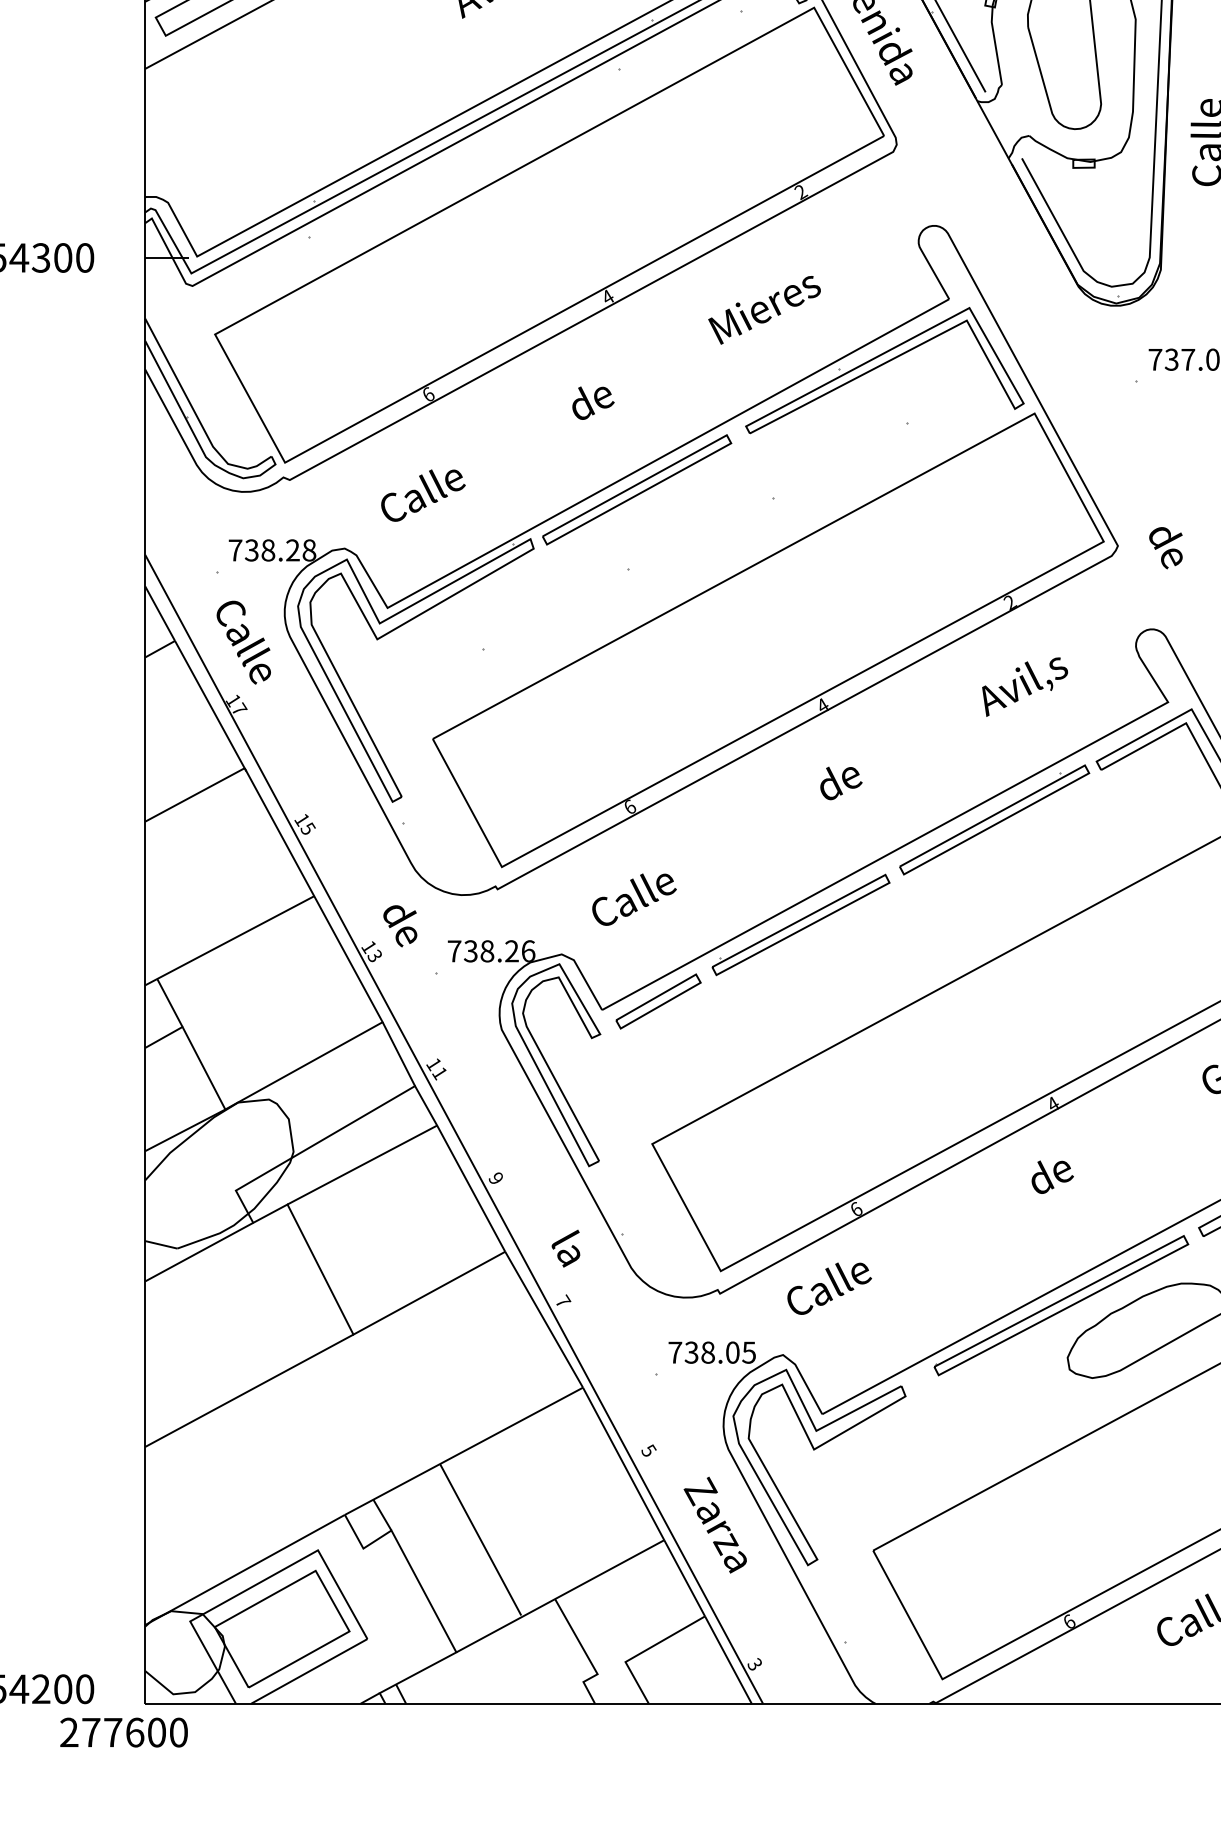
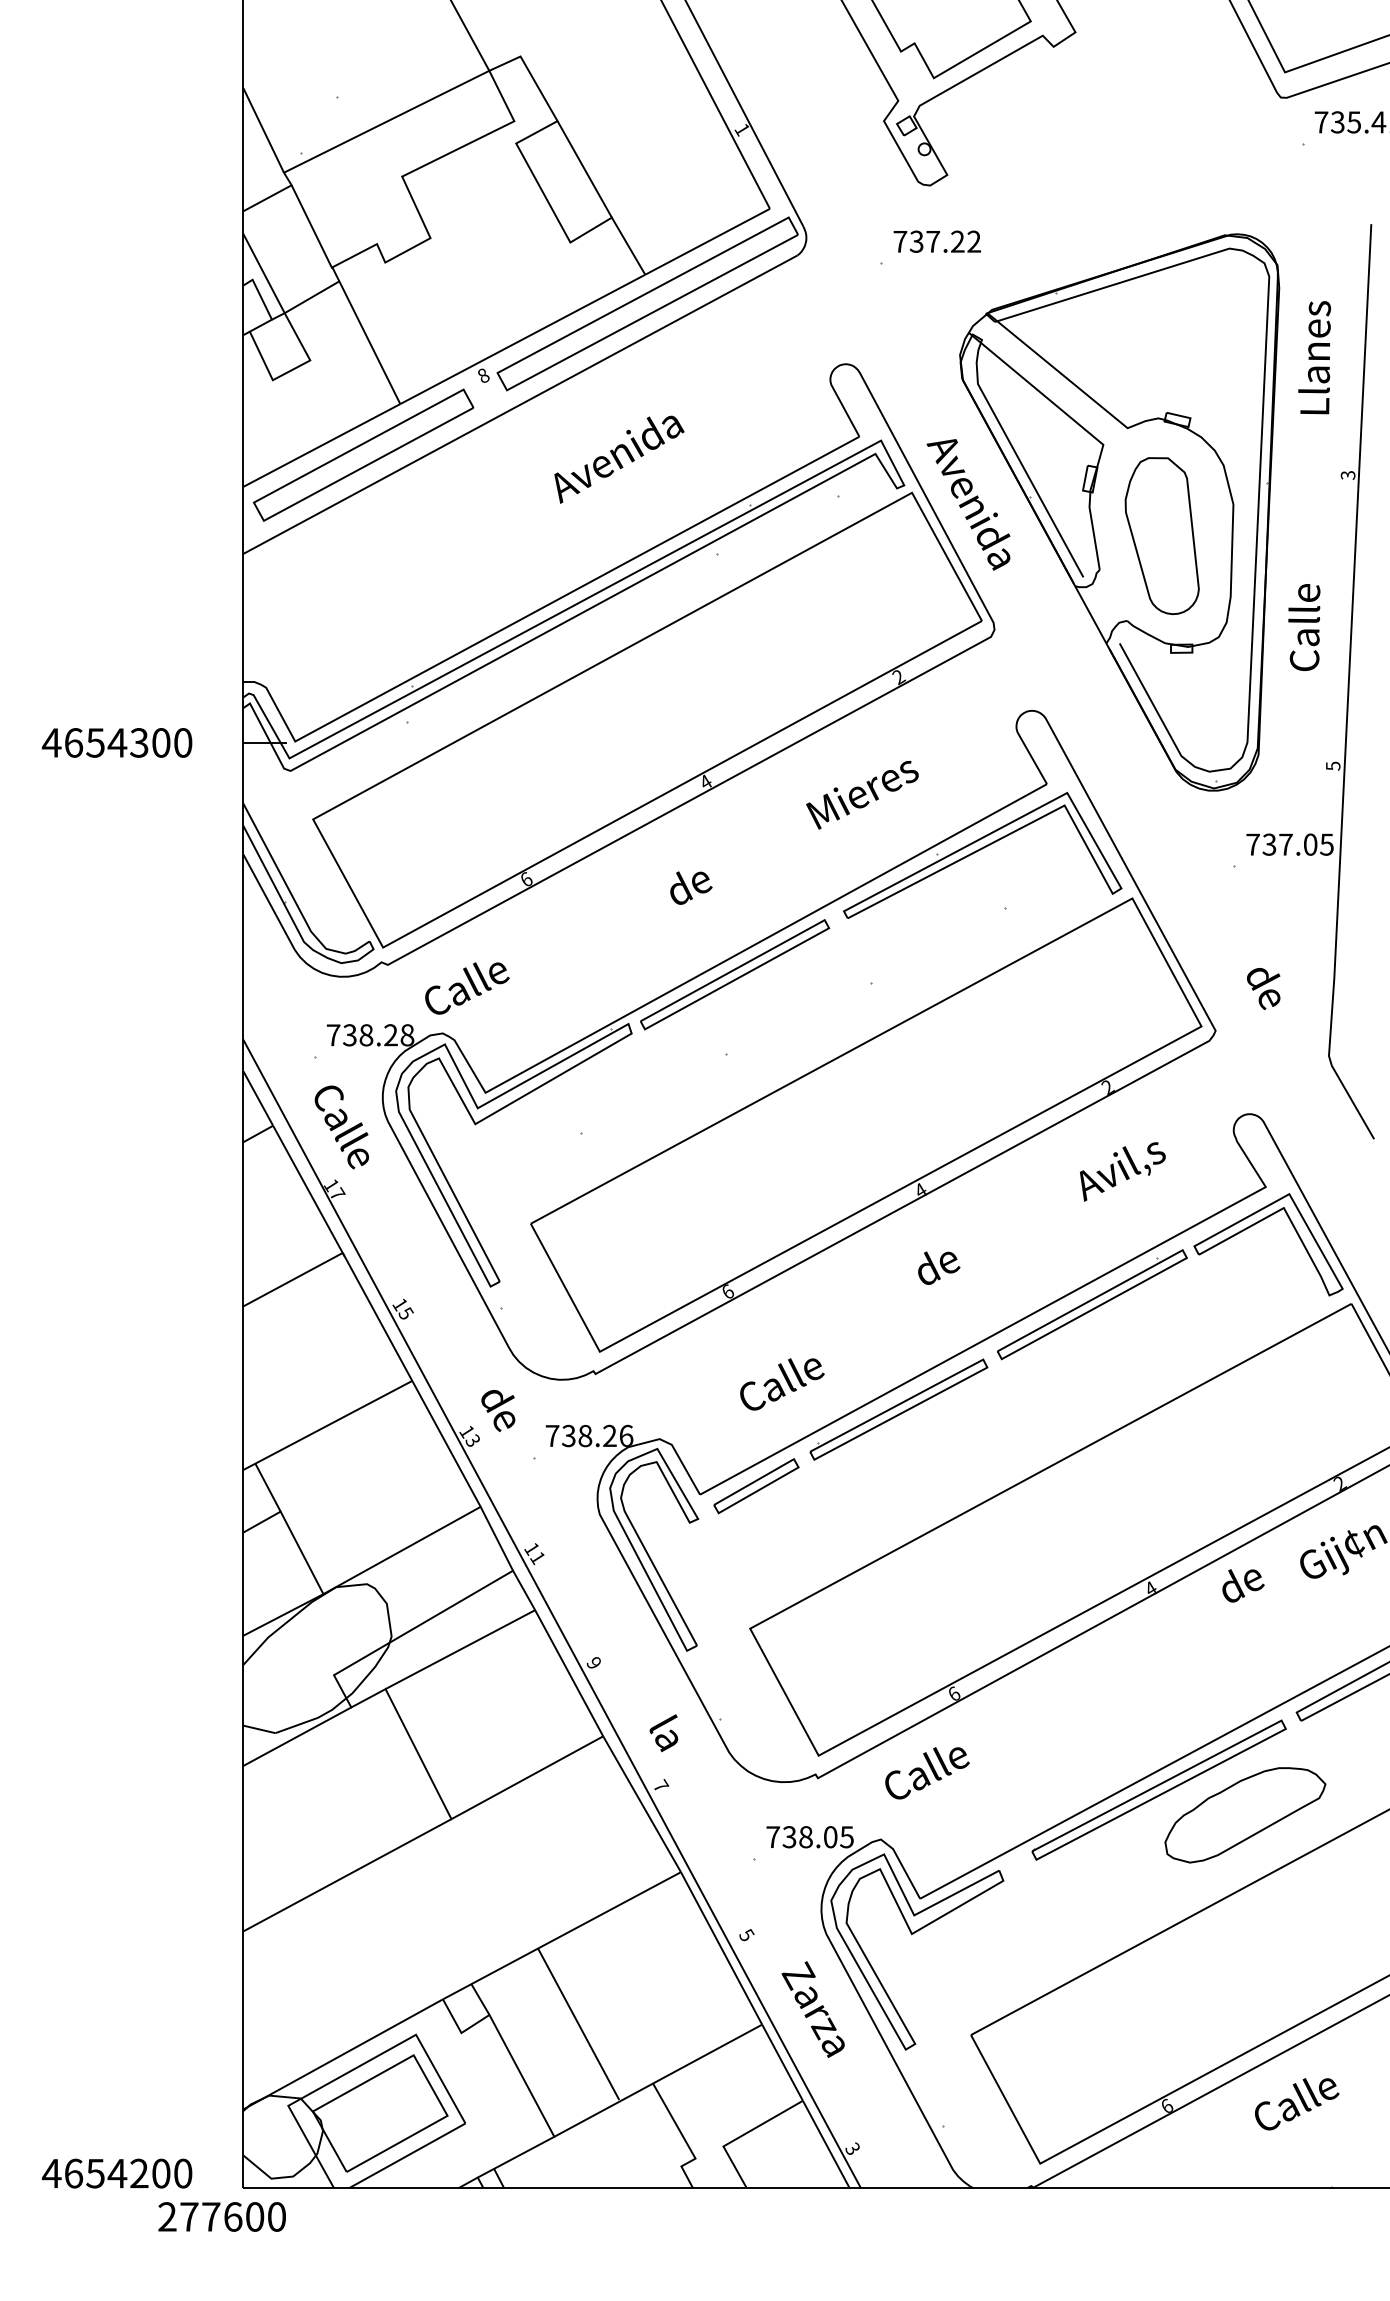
text: (423, 495) -> (467, 988), moved
text: (1165, 547) -> (1263, 988), moved
text: (634, 899) -> (782, 1384), moved
text: (1052, 1176) -> (1243, 1585), moved

